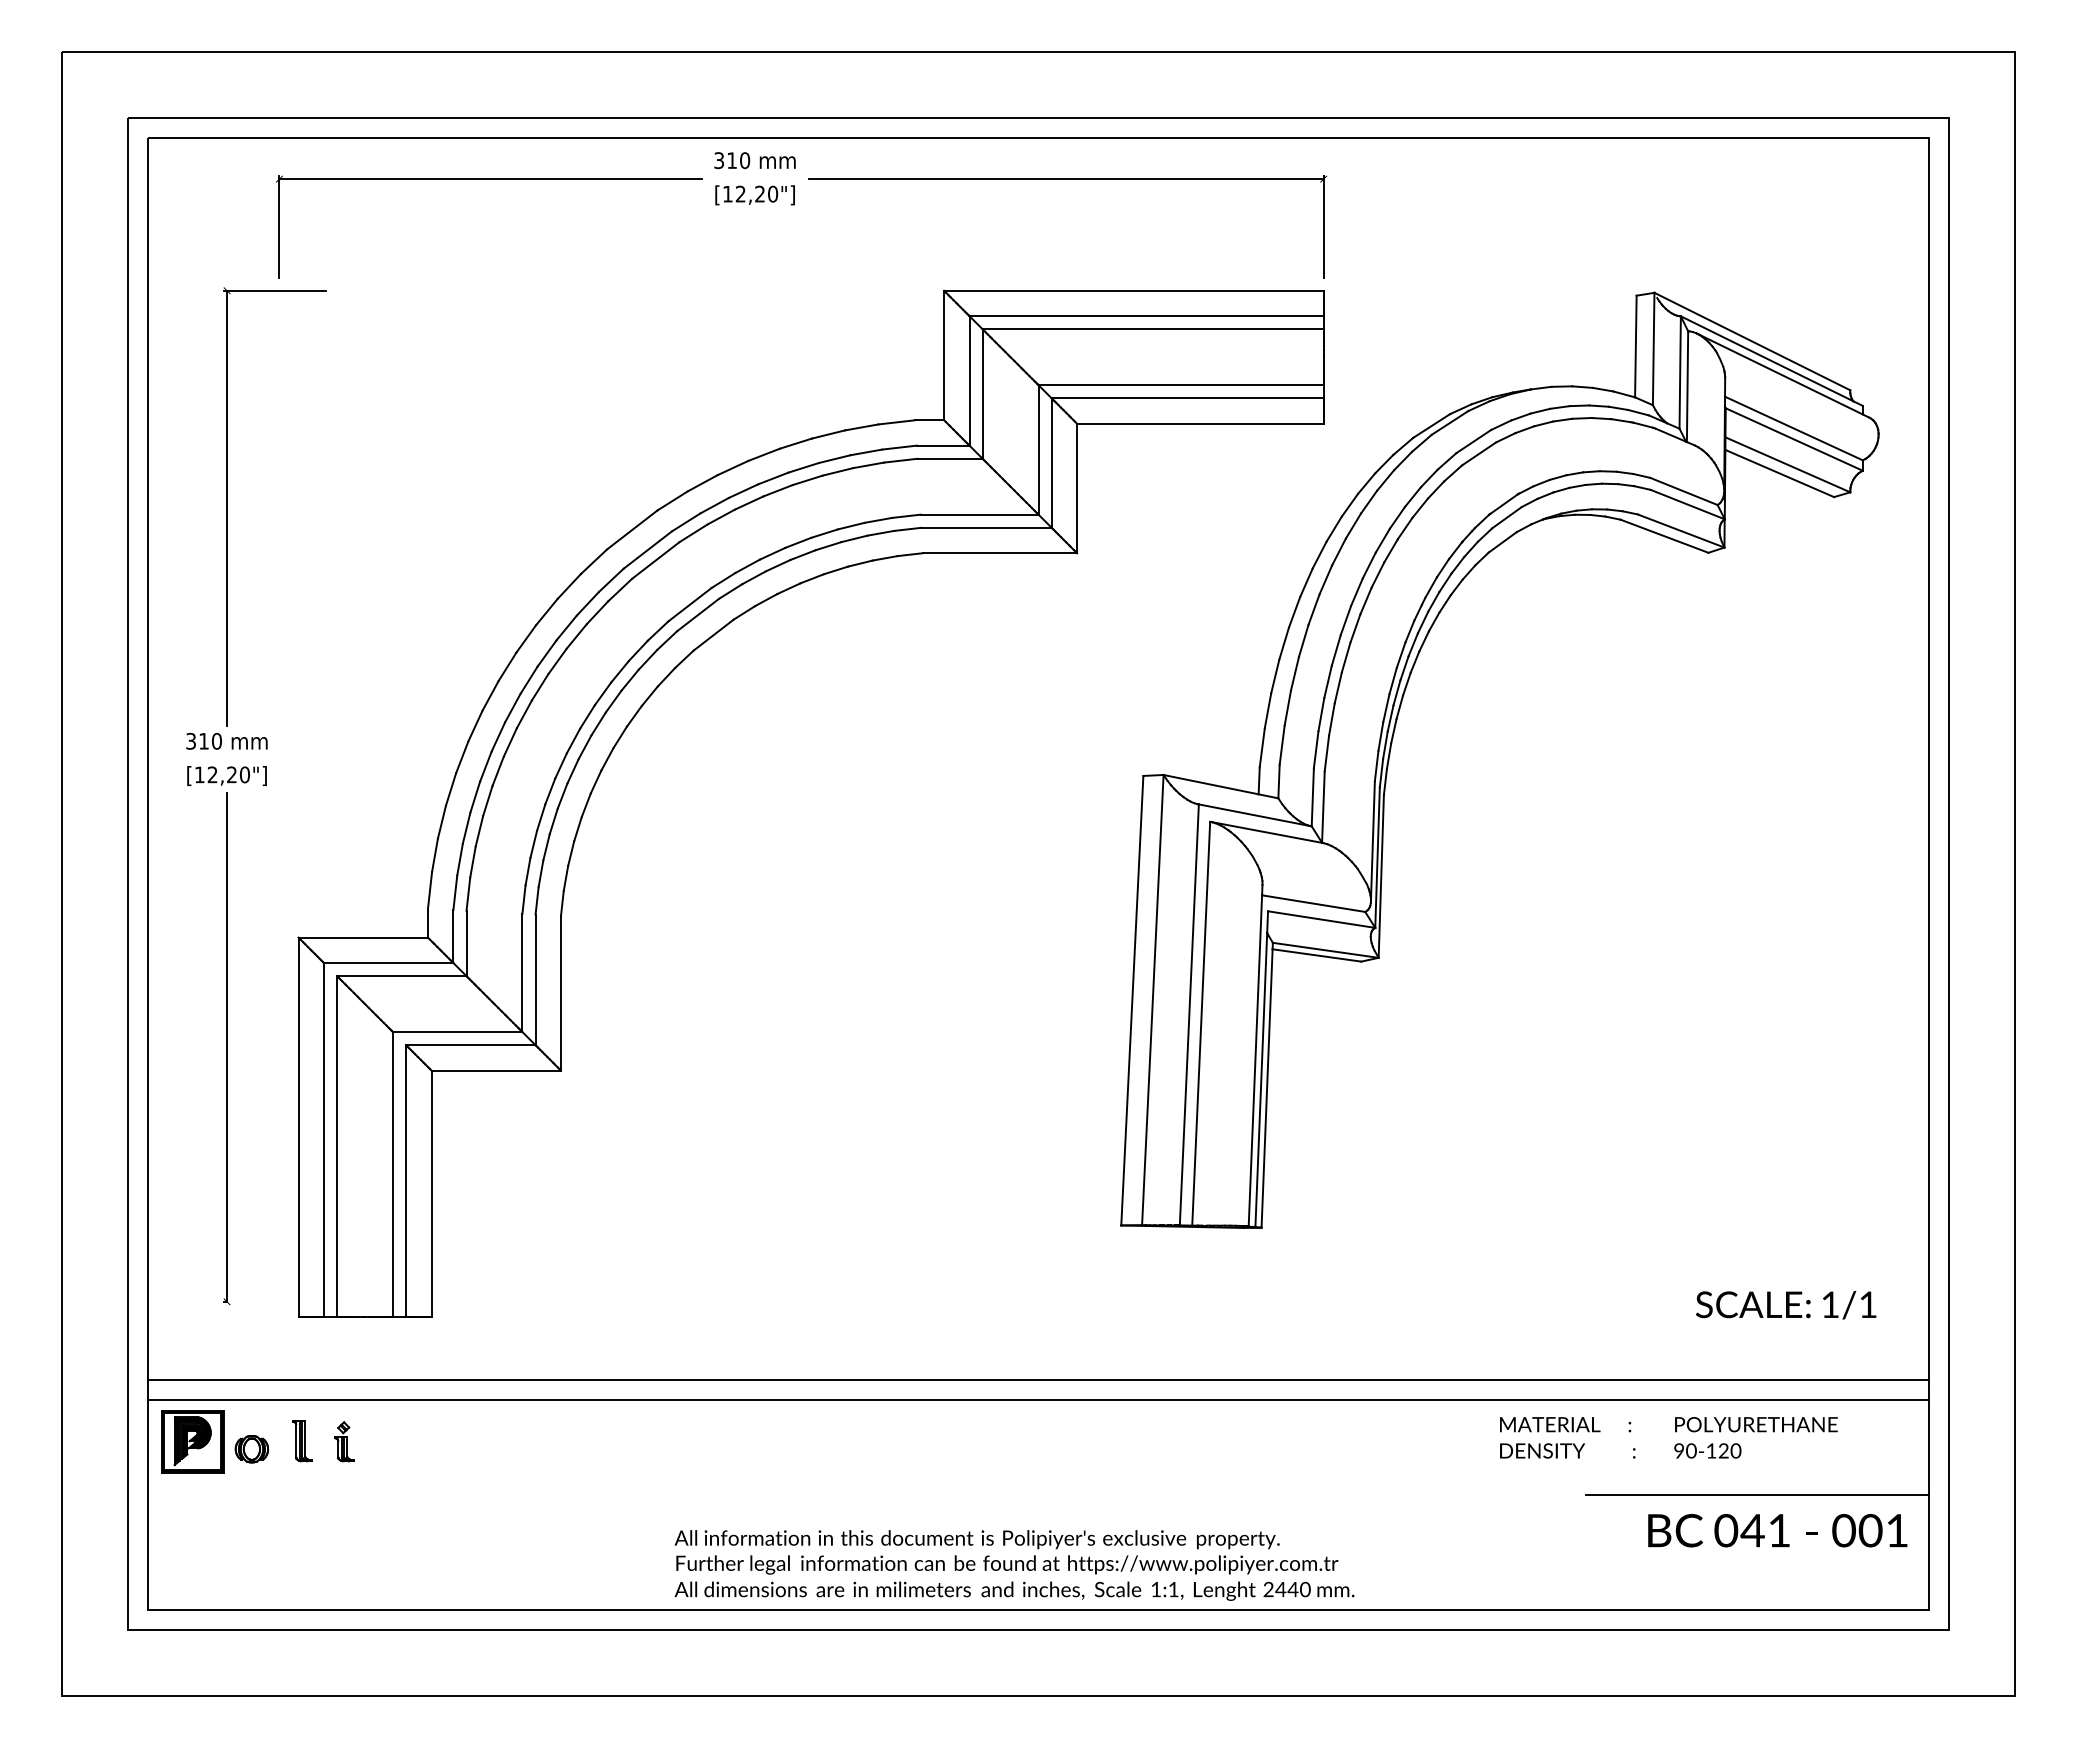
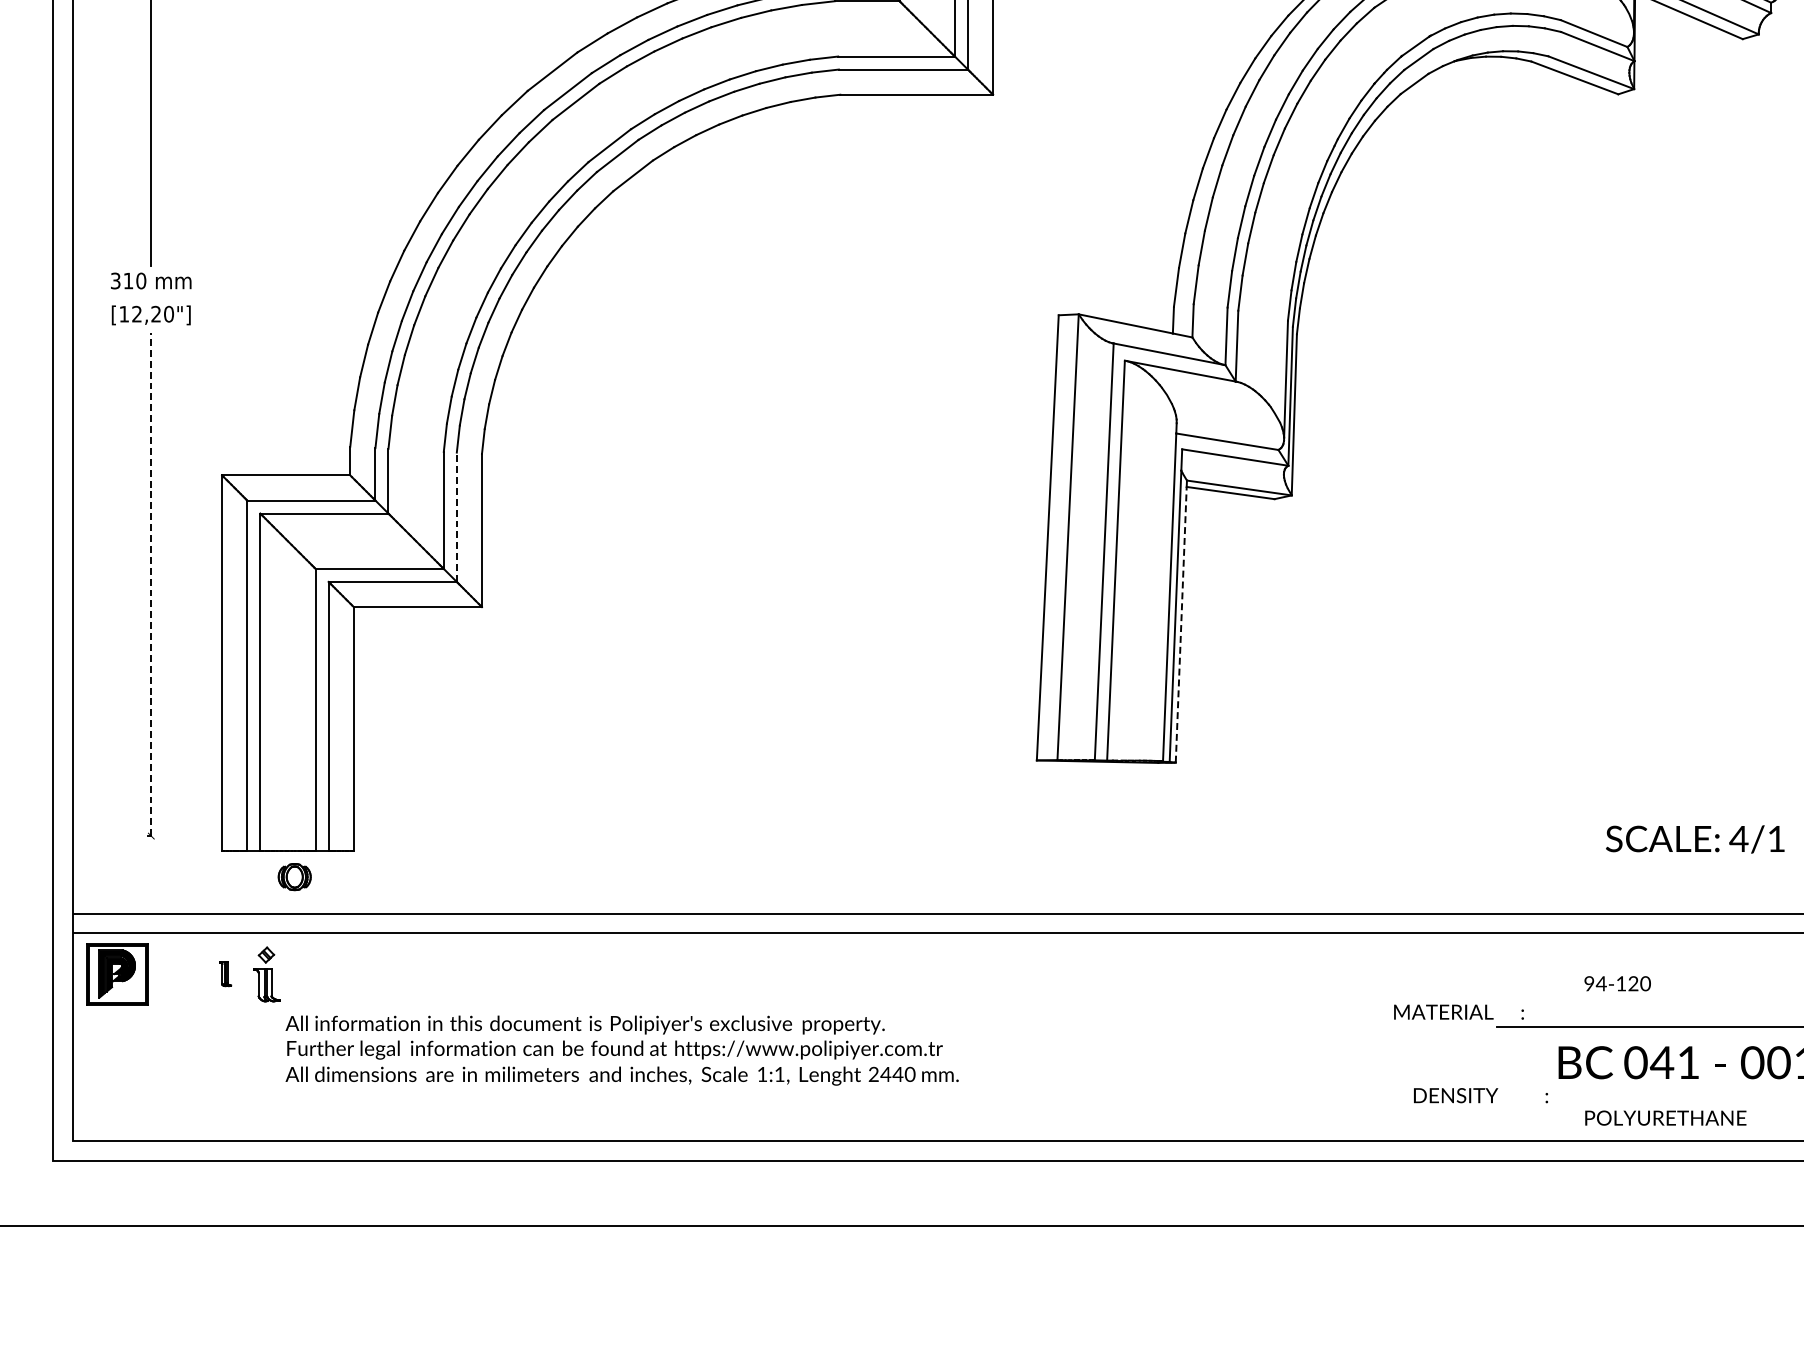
line: (535, 979) -> (456, 516), solid -> dashed
line: (227, 1047) -> (151, 584), solid -> dashed
line: (1267, 1087) -> (1181, 623), solid -> dashed
text: (1829, 1304) -> (1738, 838), 1/1 -> 4/1
text: (1565, 1424) -> (1458, 1012), moved
text: (1756, 1424) -> (1665, 1117), moved
part: (302, 1441) -> (226, 974), size x0.6
part: (344, 1441) -> (267, 974), size x1.4
part: (251, 1449) -> (294, 877), moved
text: (1567, 1450) -> (1480, 1095), moved
text: (1690, 1450) -> (1600, 983), 90-120 -> 94-120
text: (1014, 1565) -> (622, 1050), moved

